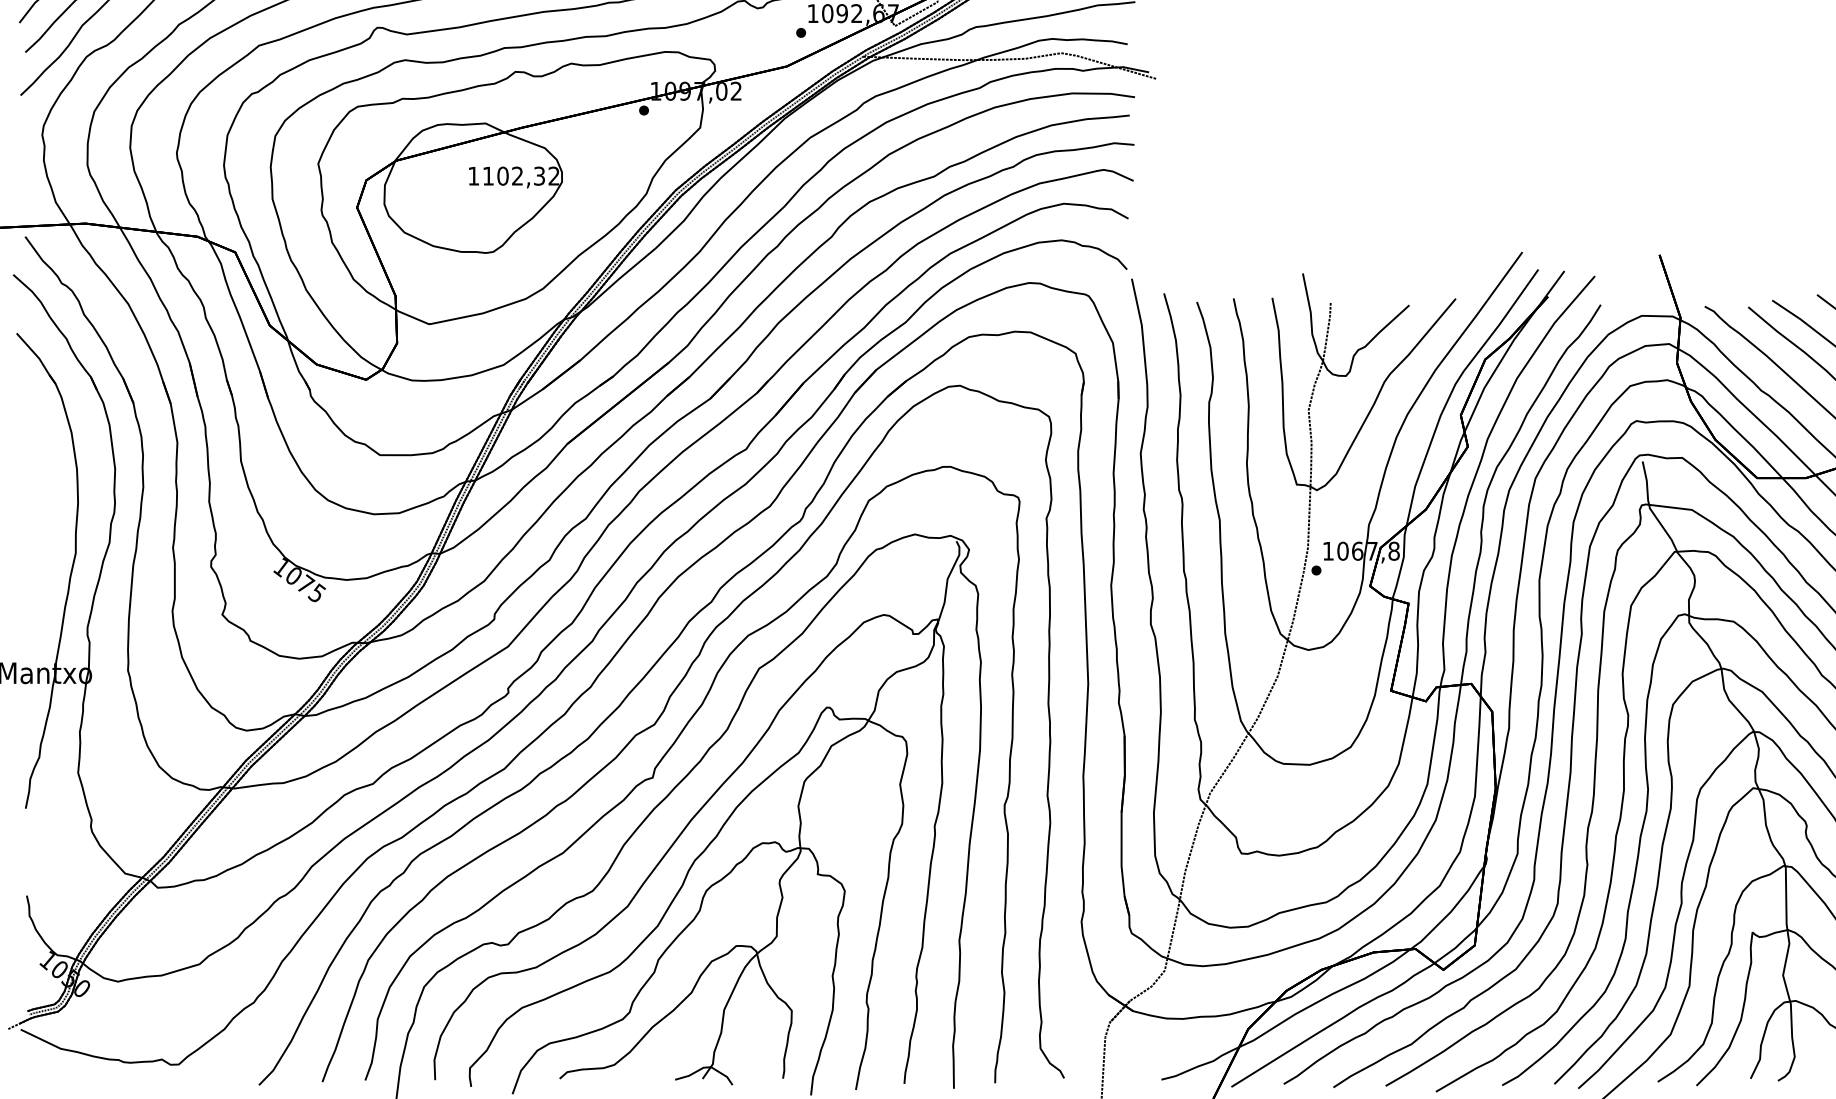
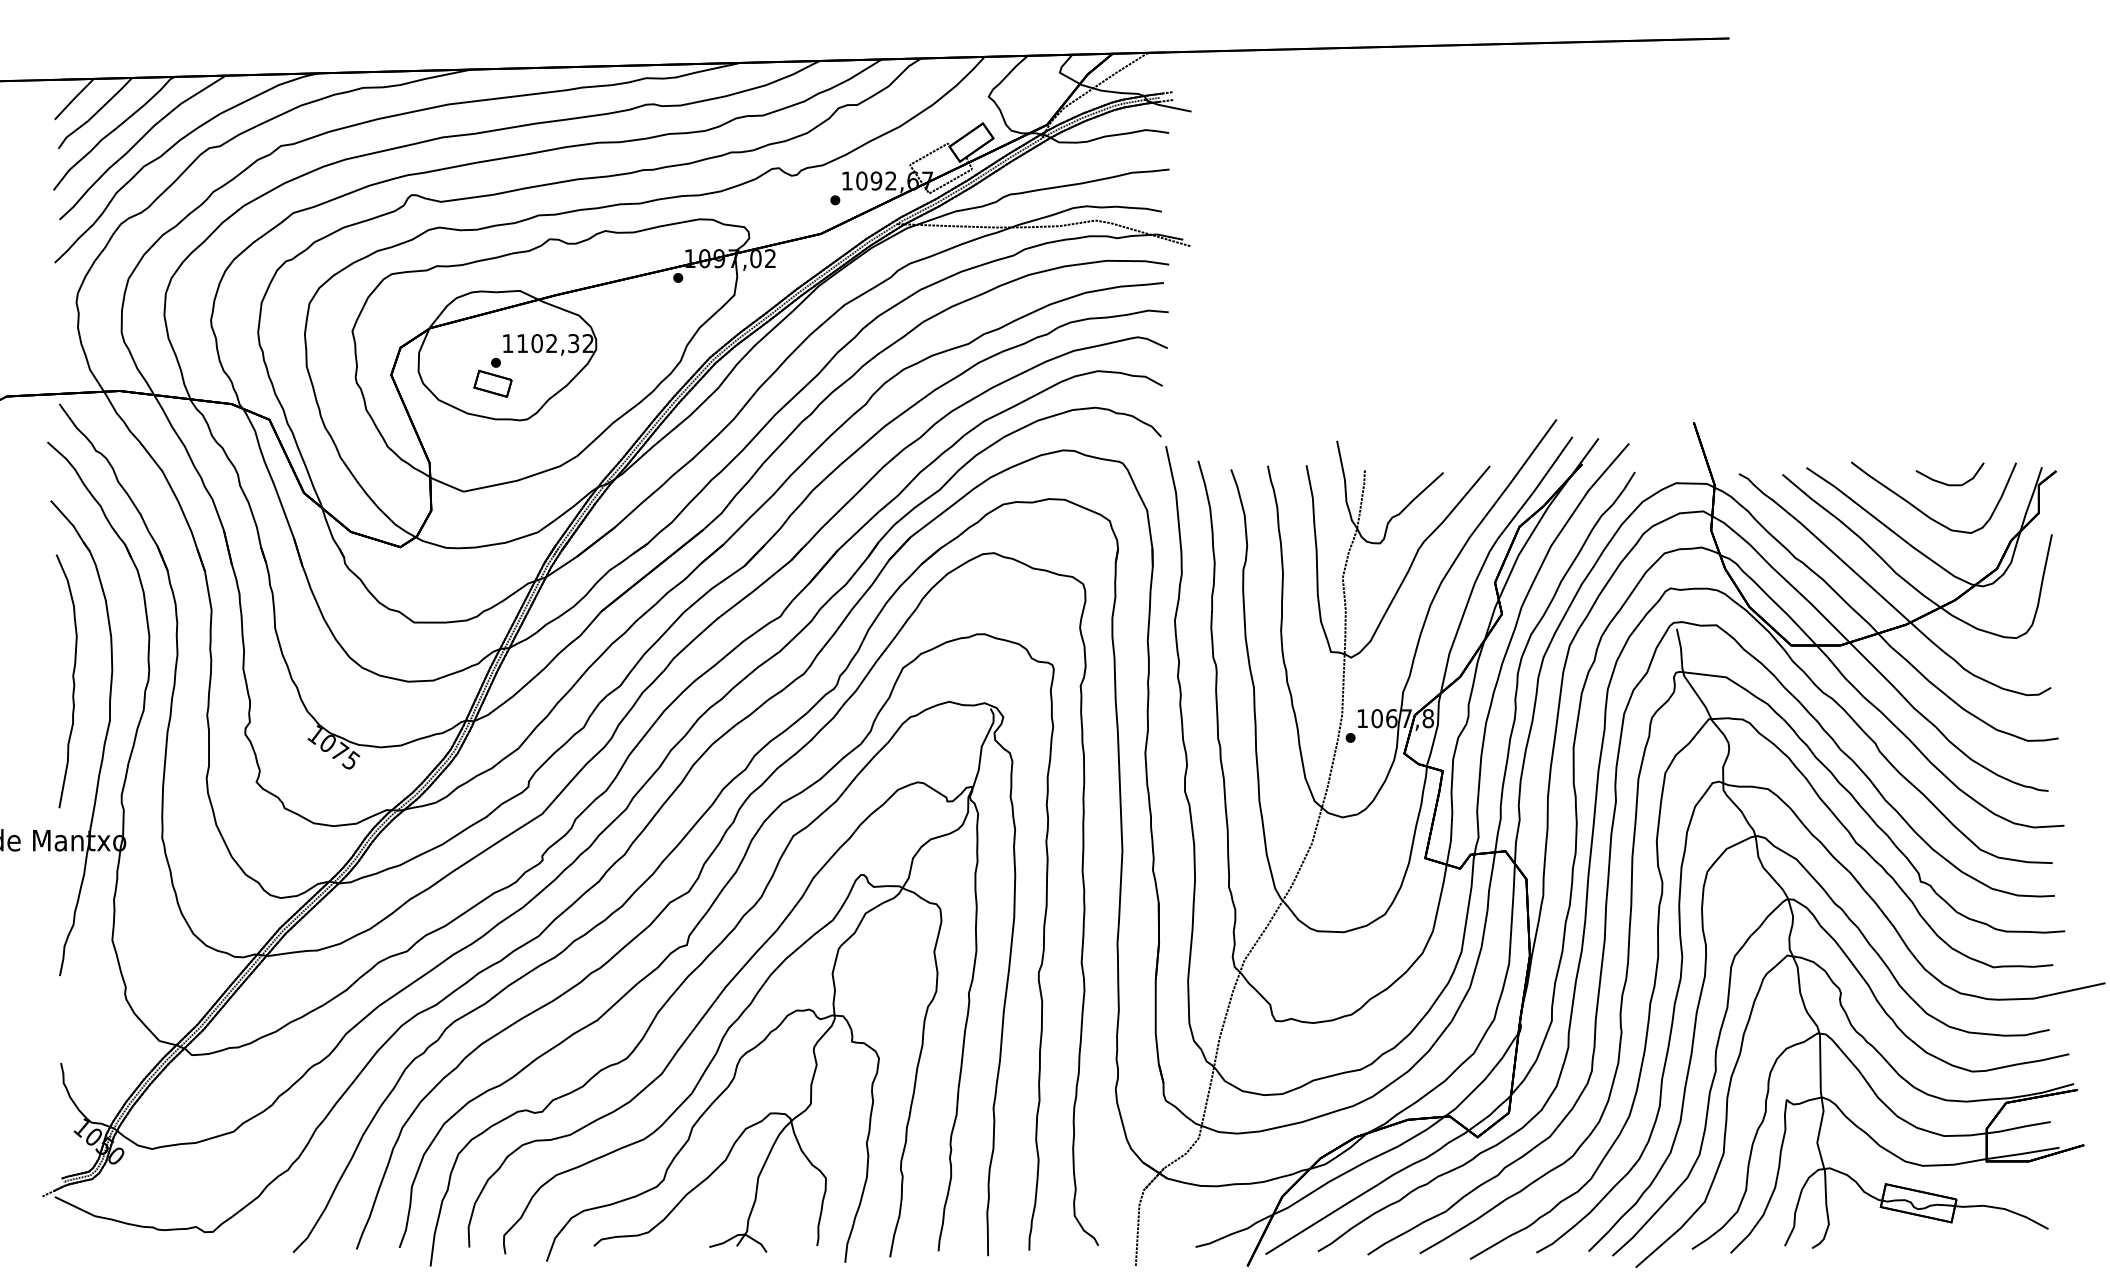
part: (458, 210) -> (492, 377), added
curve: (38, 513) -> (72, 680), added

